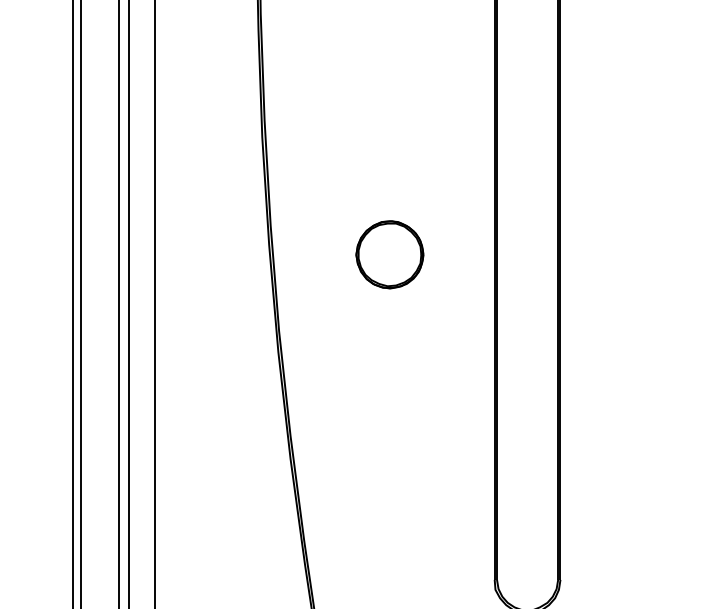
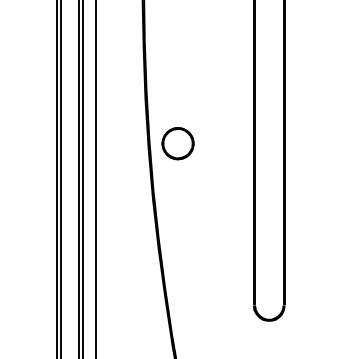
part: (388, 254) -> (177, 143), moved

